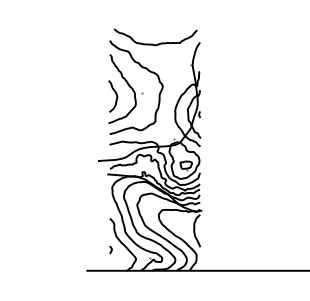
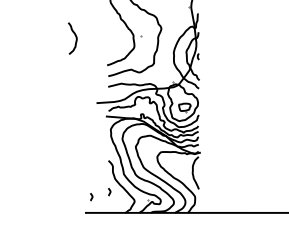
curve: (115, 94) -> (75, 36), moved
curve: (92, 253) -> (91, 195), added

